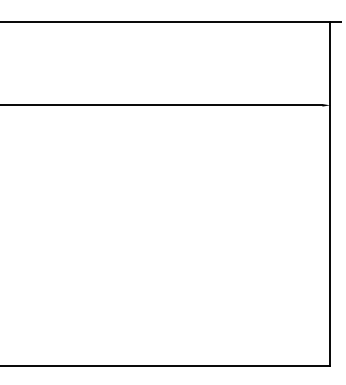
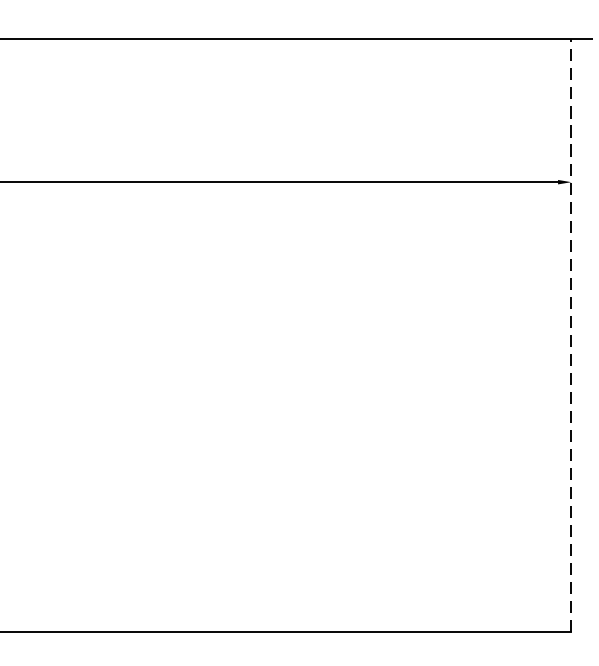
line: (330, 193) -> (572, 334), solid -> dashed

